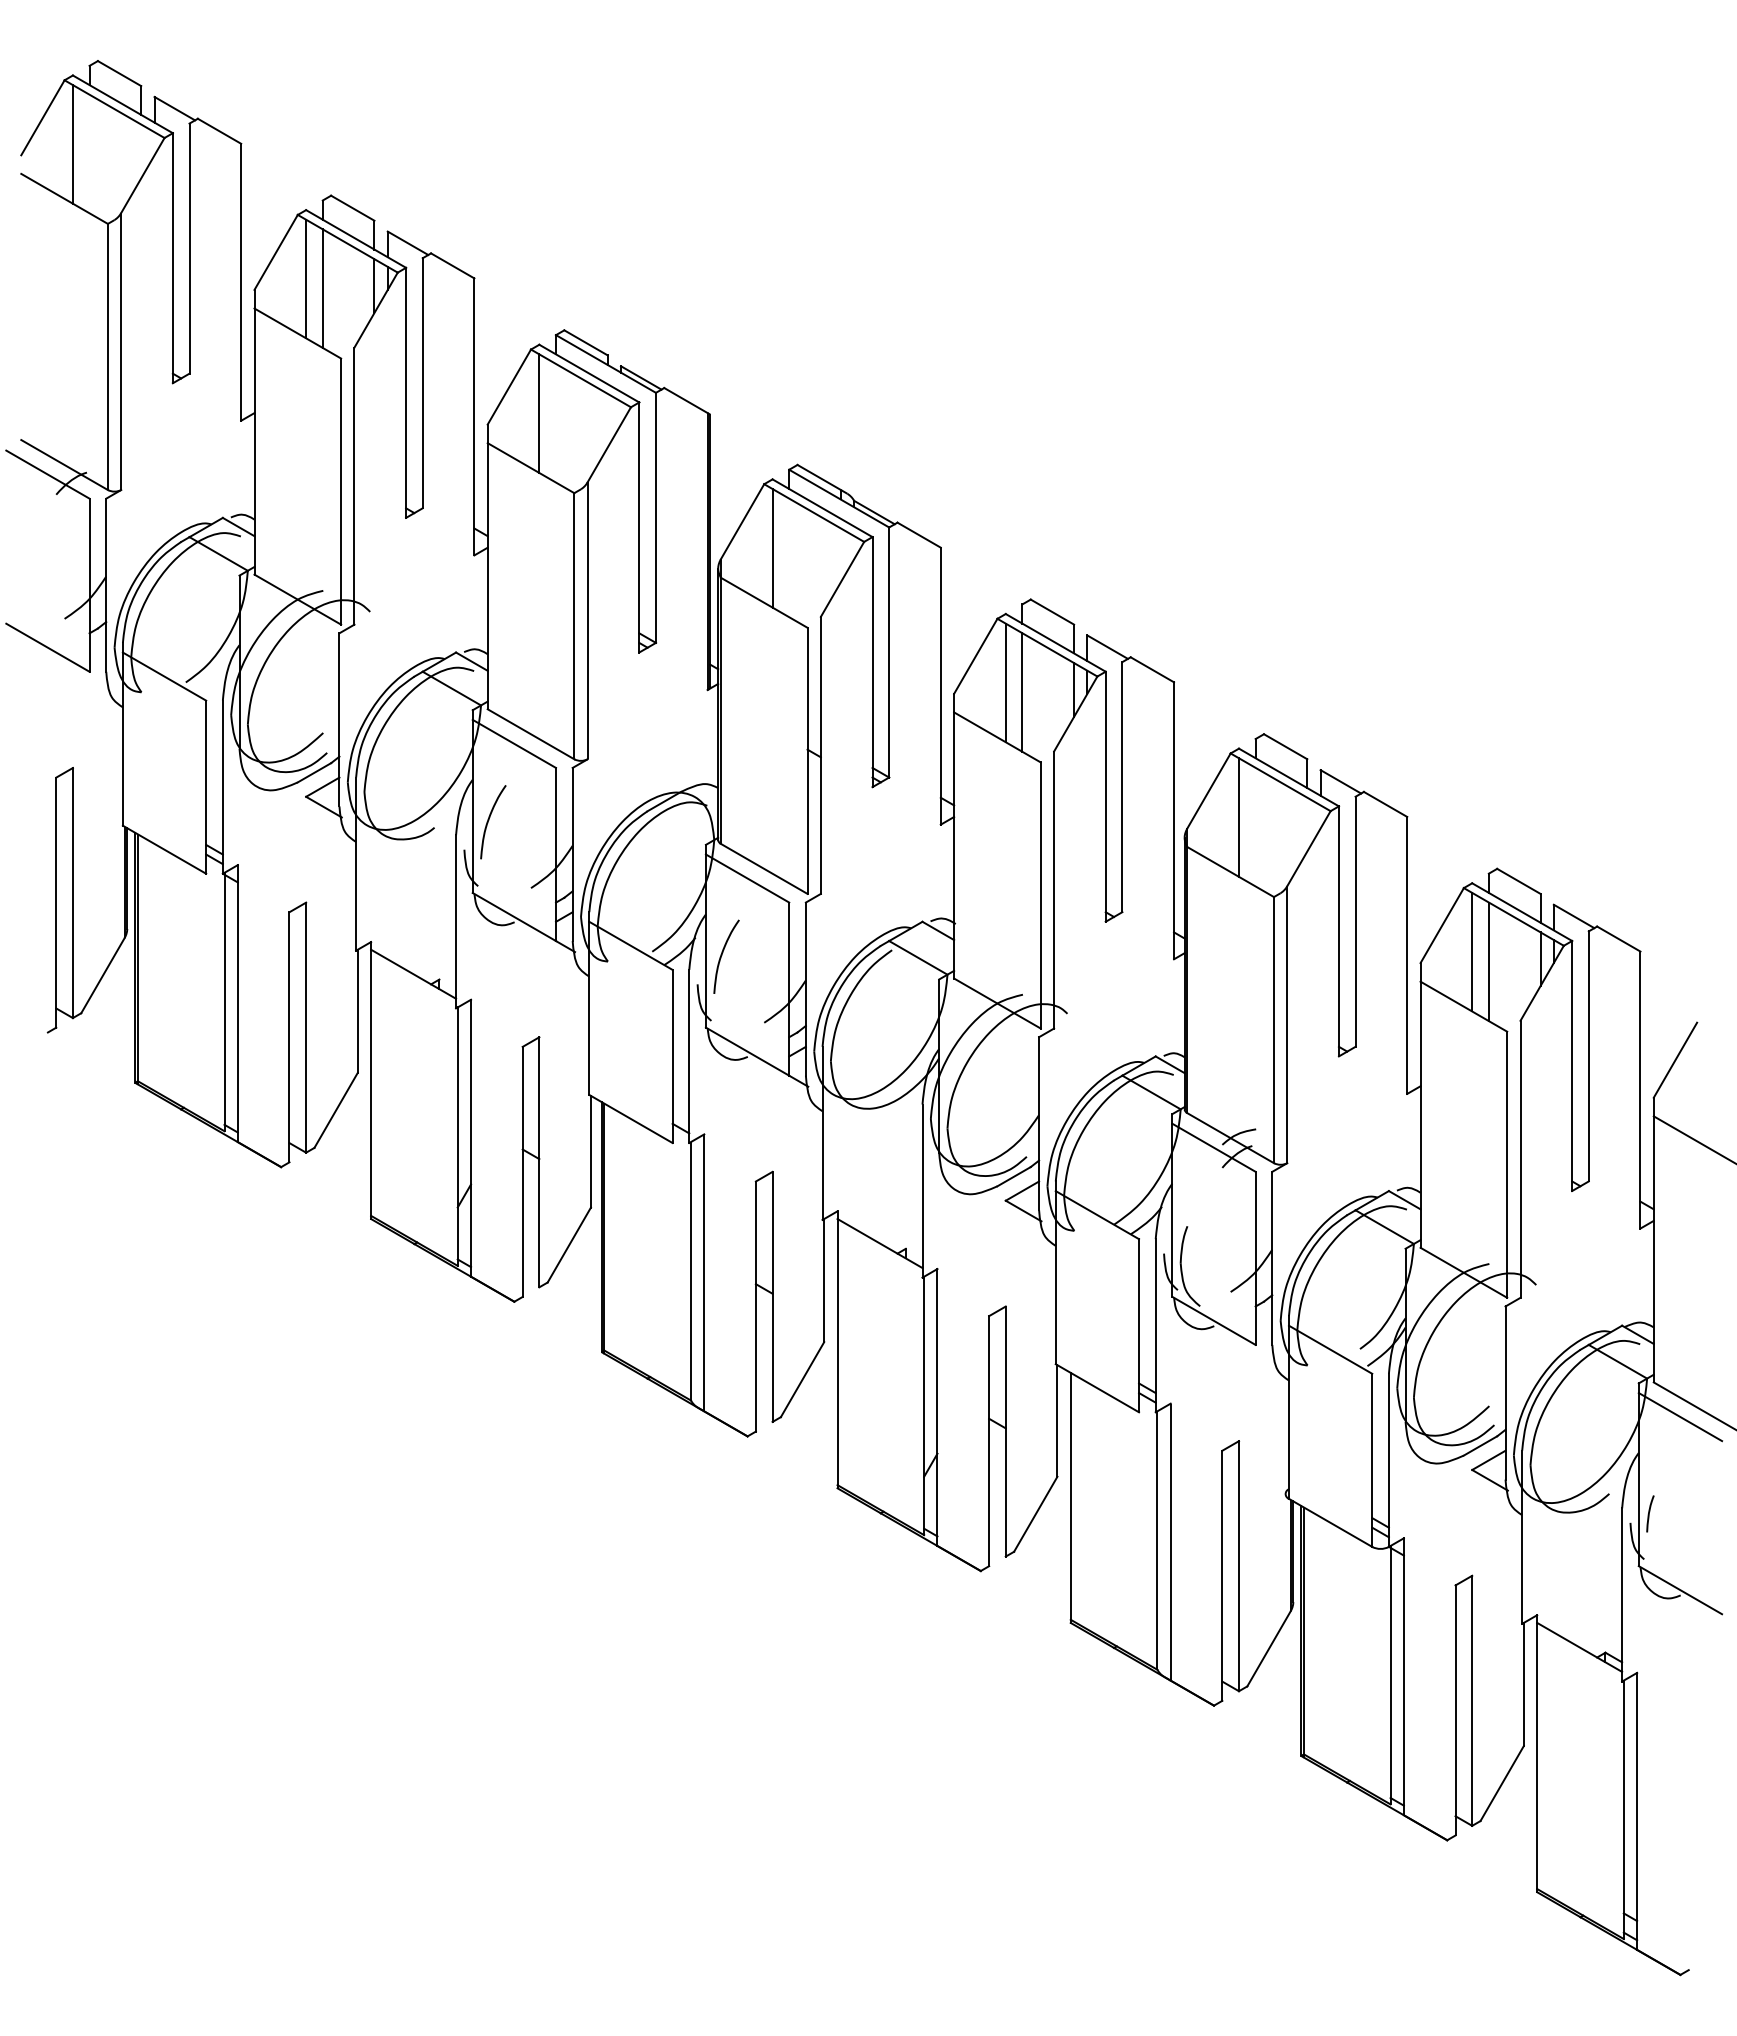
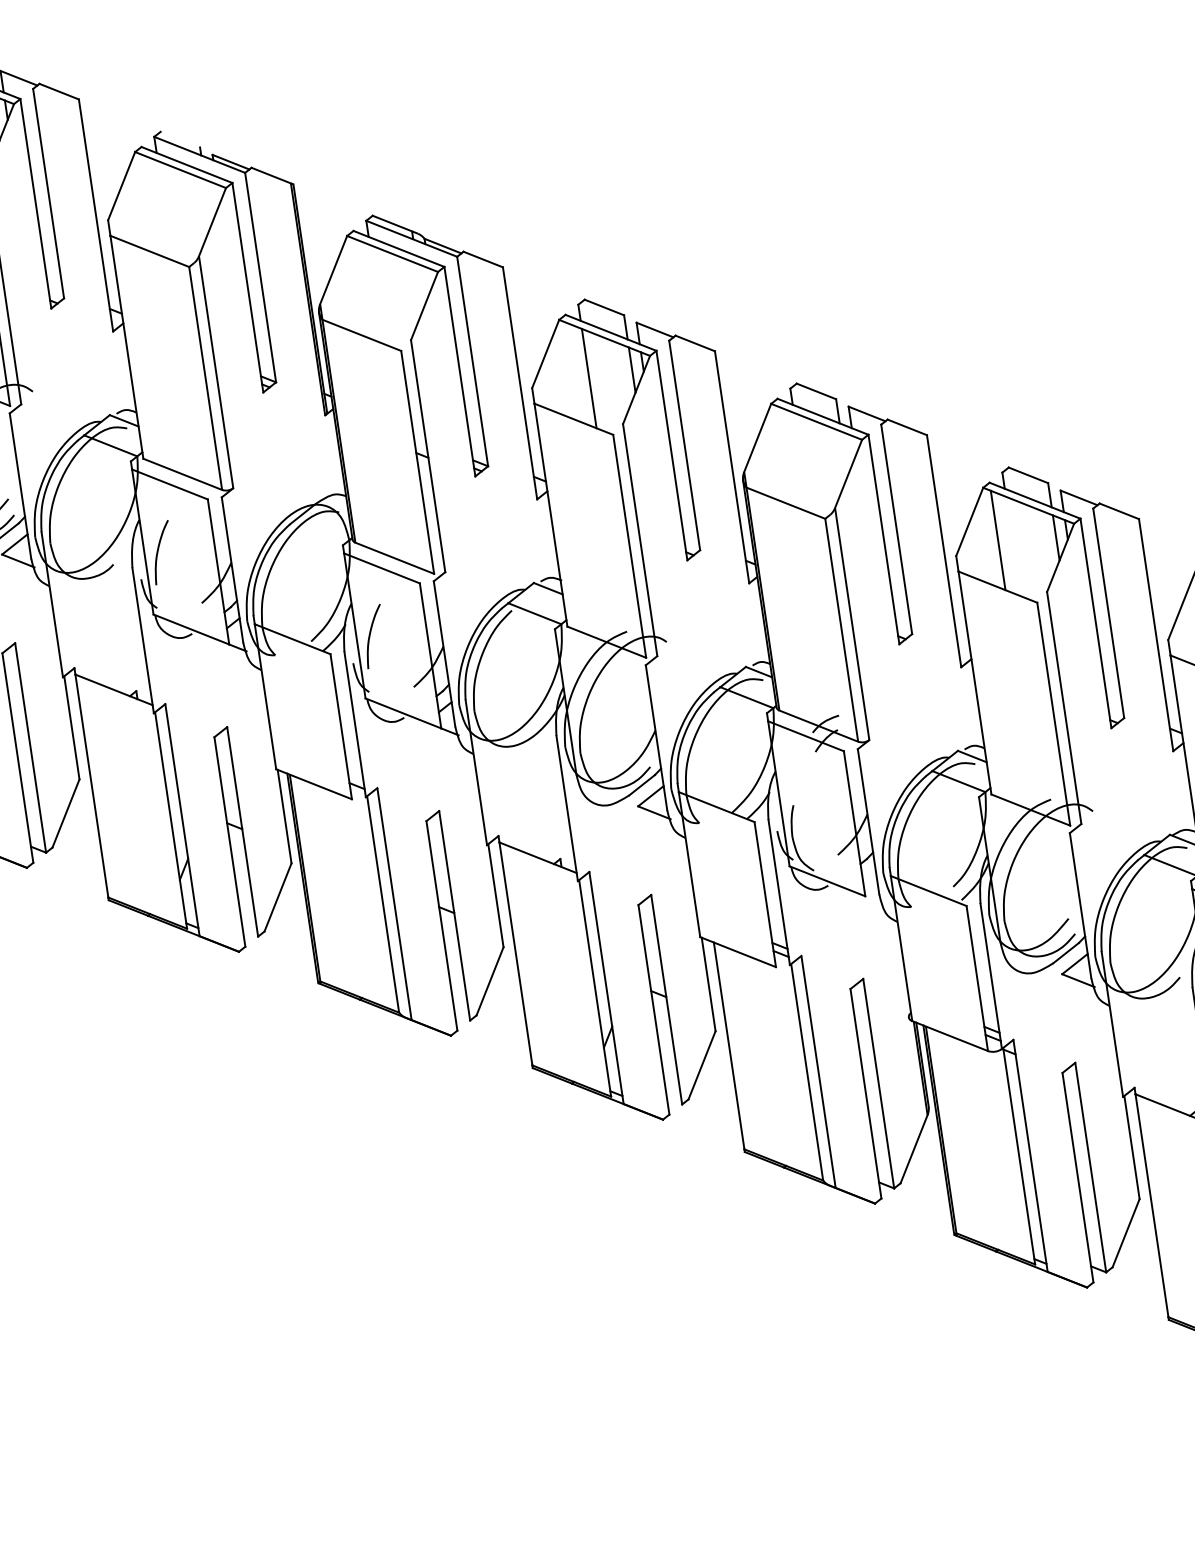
line: (585, 342) -> (179, 139), removed
line: (539, 413) -> (150, 204), removed
line: (772, 548) -> (362, 288), removed
line: (1005, 682) -> (573, 372), removed
line: (1238, 817) -> (785, 456), removed
line: (1488, 961) -> (1012, 546), removed

